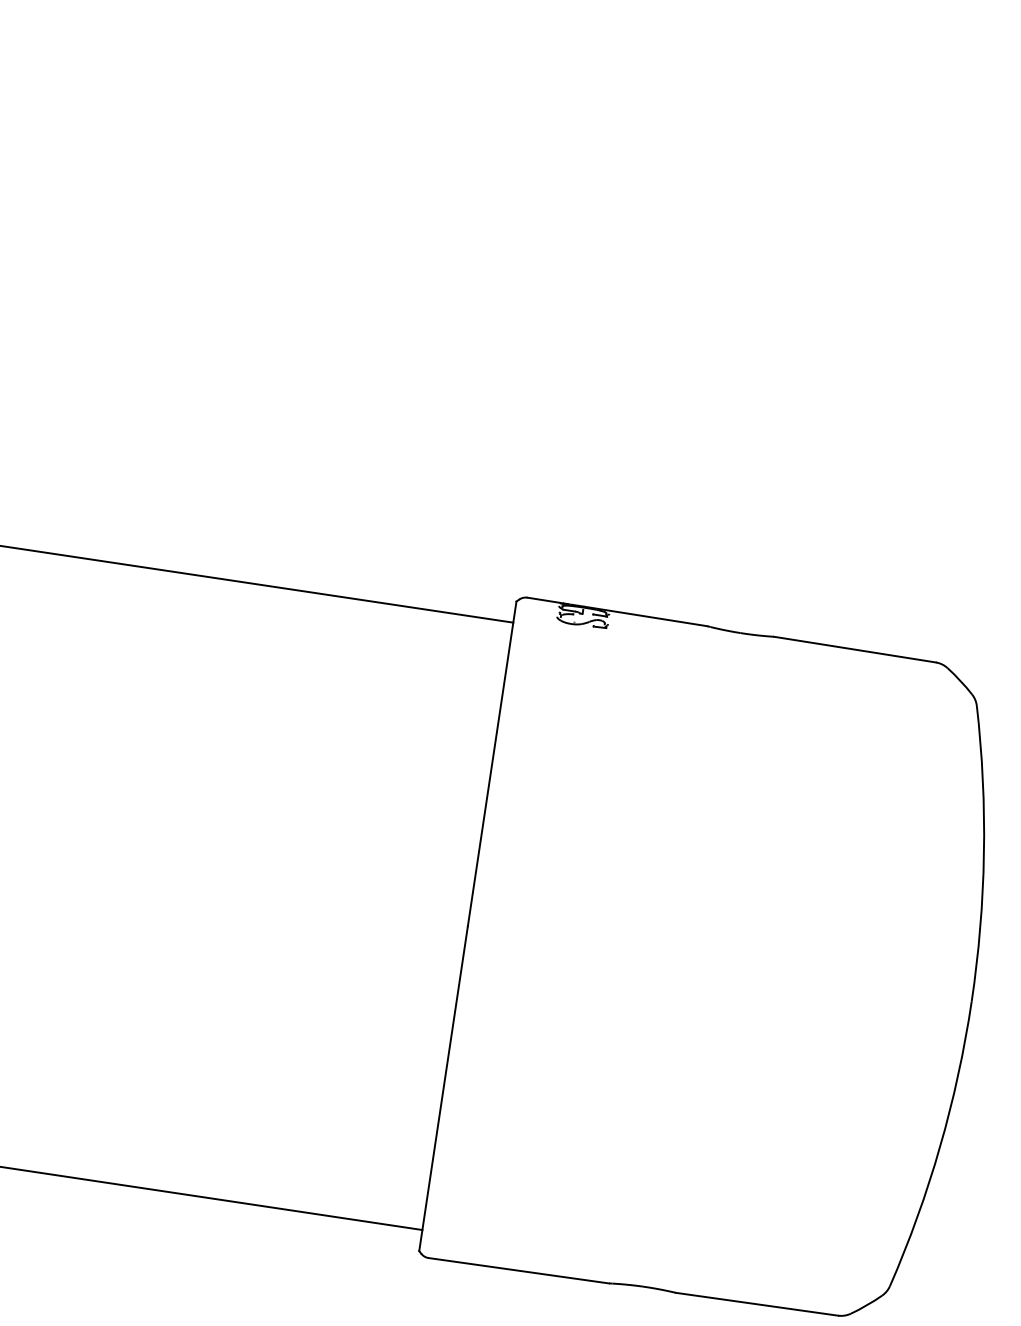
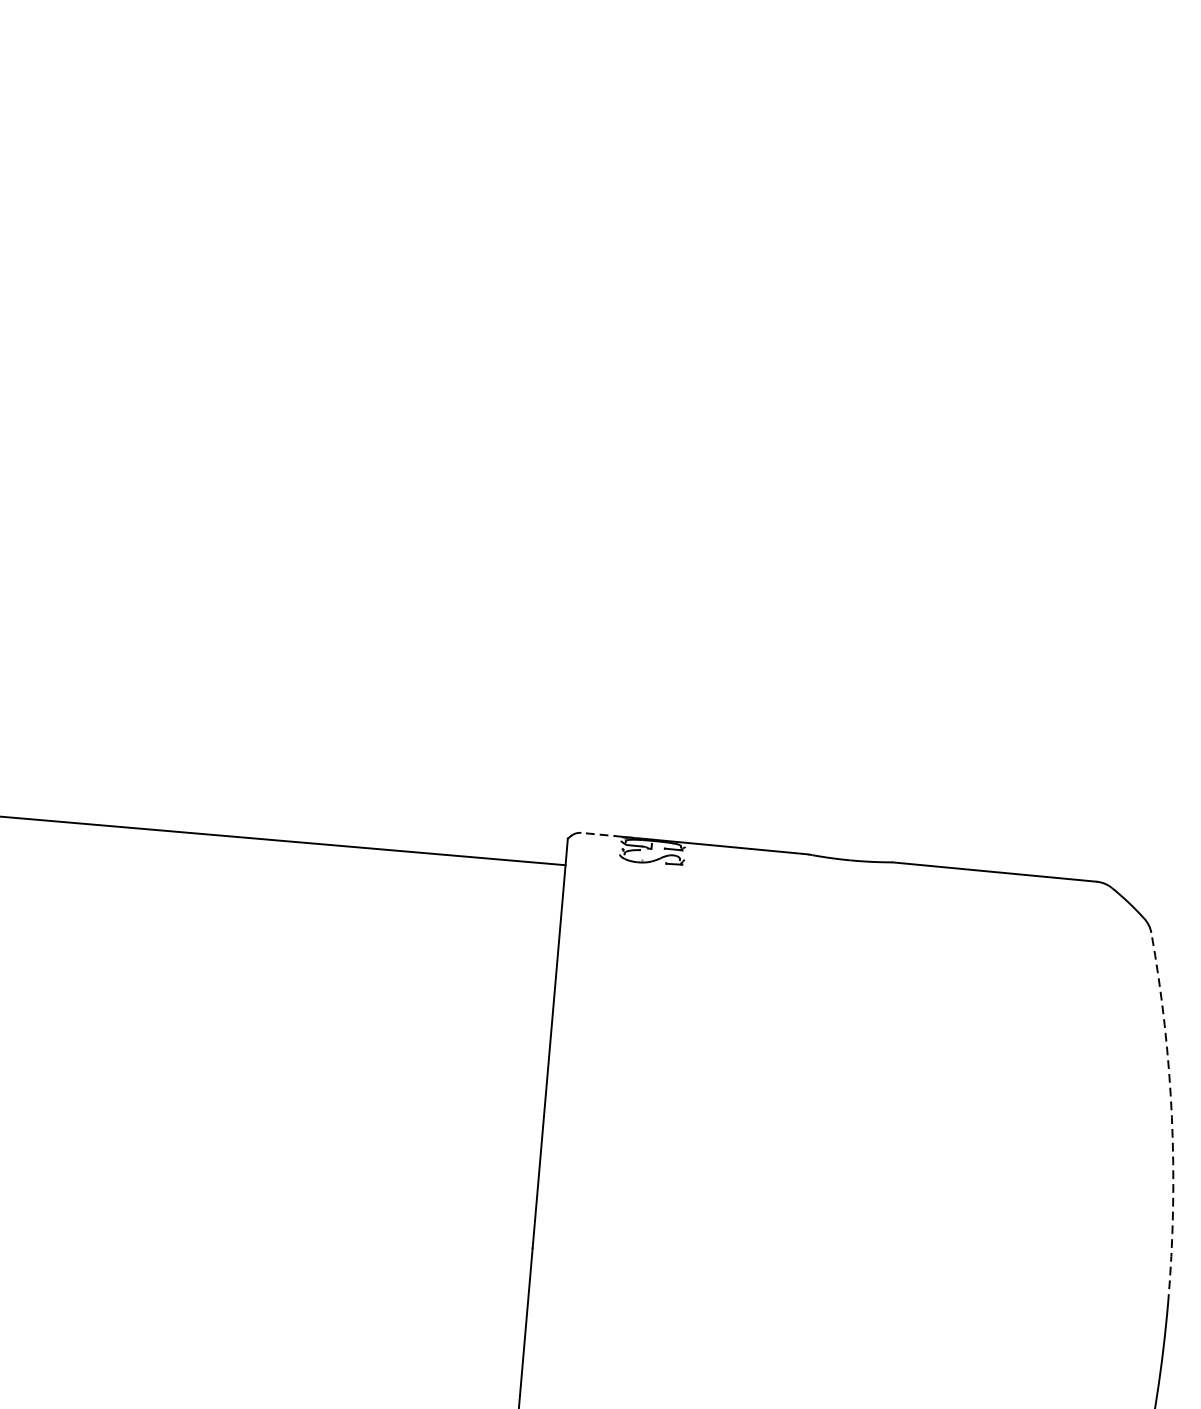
line: (543, 600) -> (601, 835), solid -> dashed
arc: (983, 854) -> (1171, 1117), solid -> dashed

